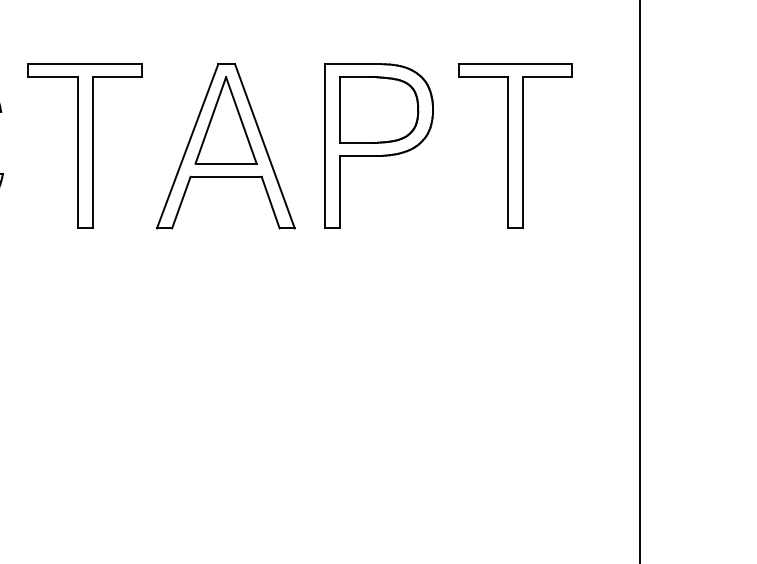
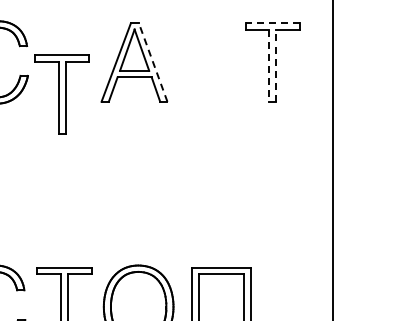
line: (514, 64) -> (272, 23), solid -> dashed
part: (83, 146) -> (61, 94), moved
line: (265, 146) -> (153, 62), solid -> dashed
part: (378, 146) -> (207, 62), removed
line: (522, 152) -> (276, 65), solid -> dashed
line: (508, 154) -> (269, 66), solid -> dashed

